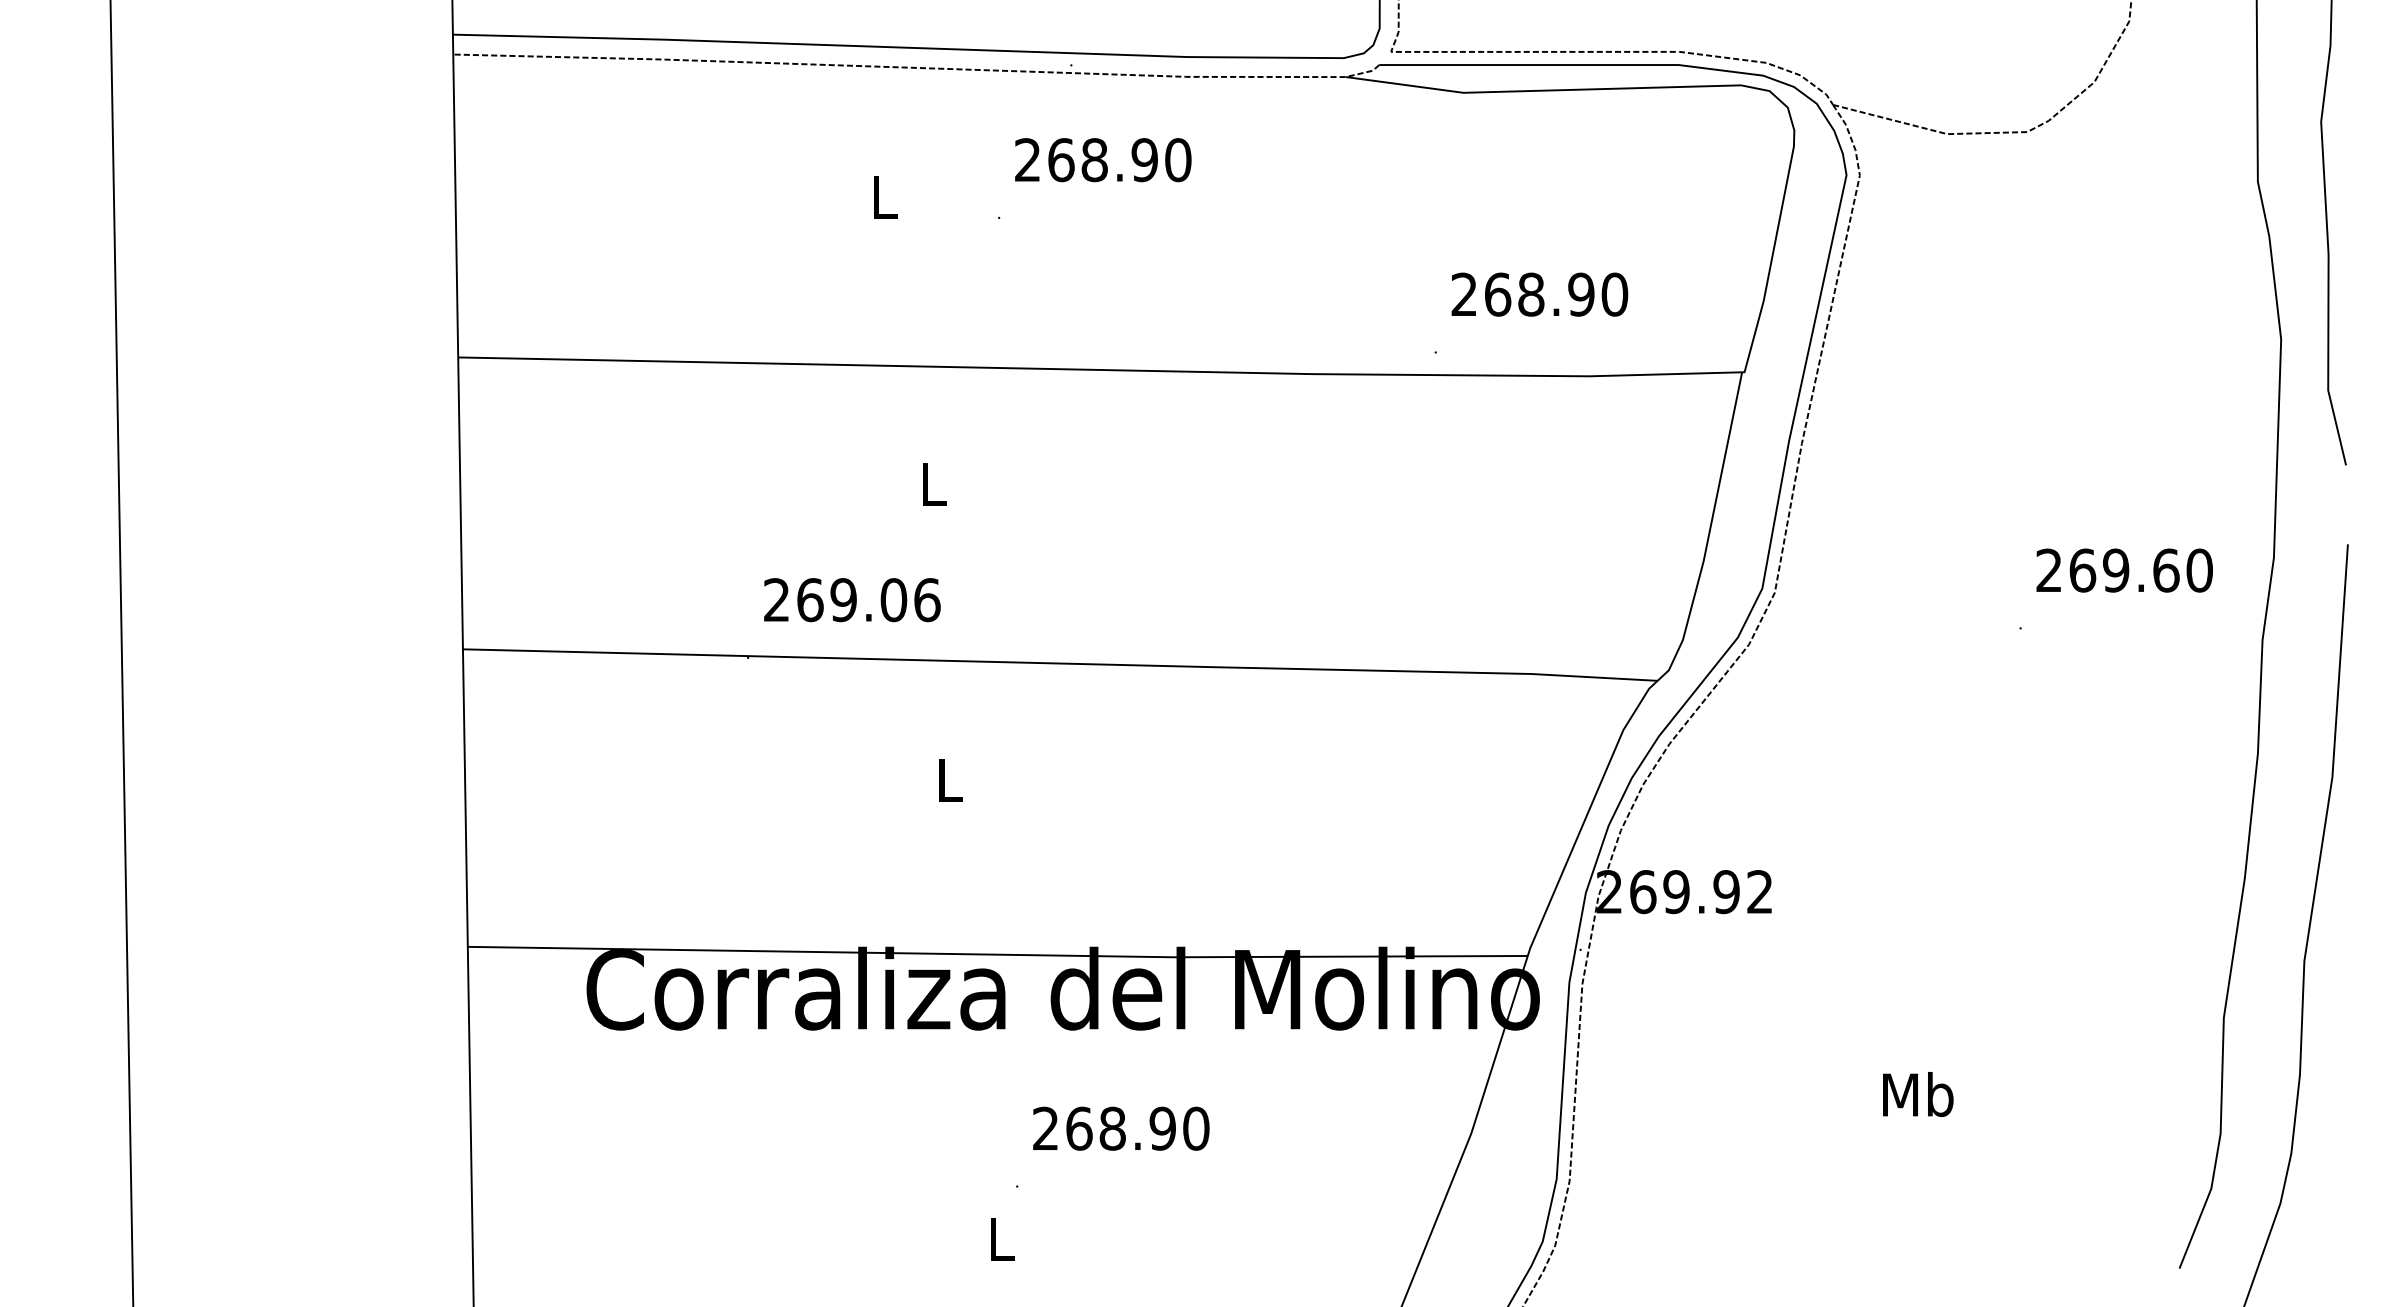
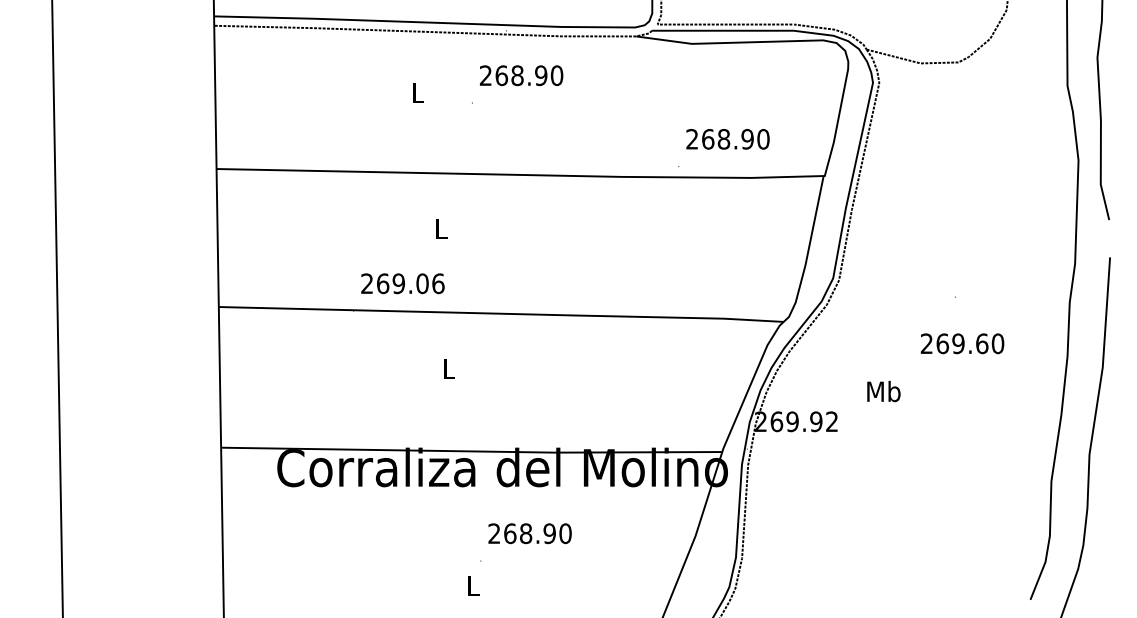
text: (2124, 569) -> (962, 343), moved
text: (1917, 1094) -> (883, 391), moved

